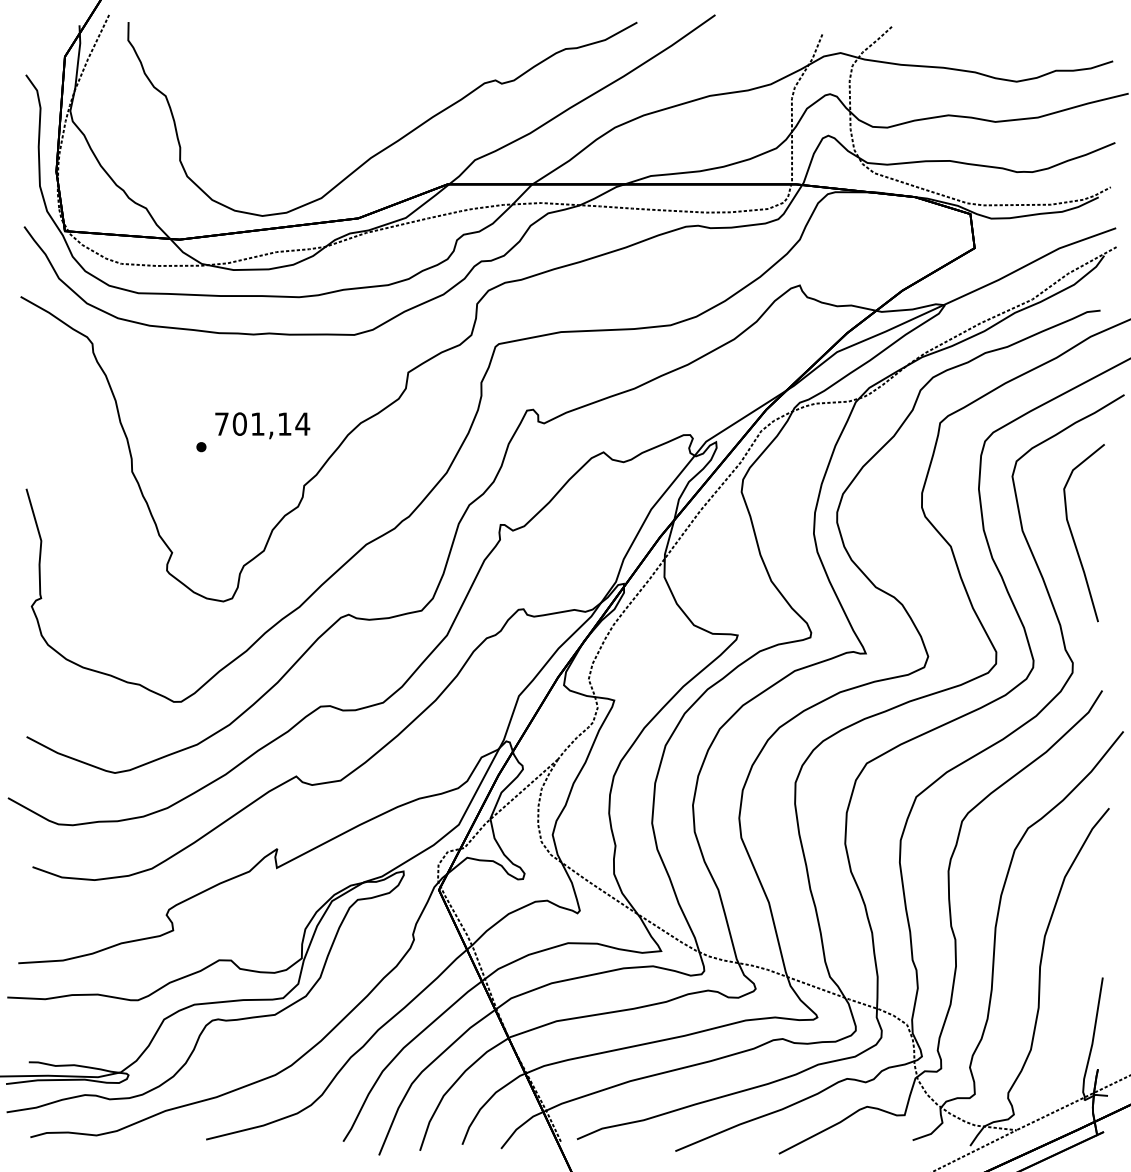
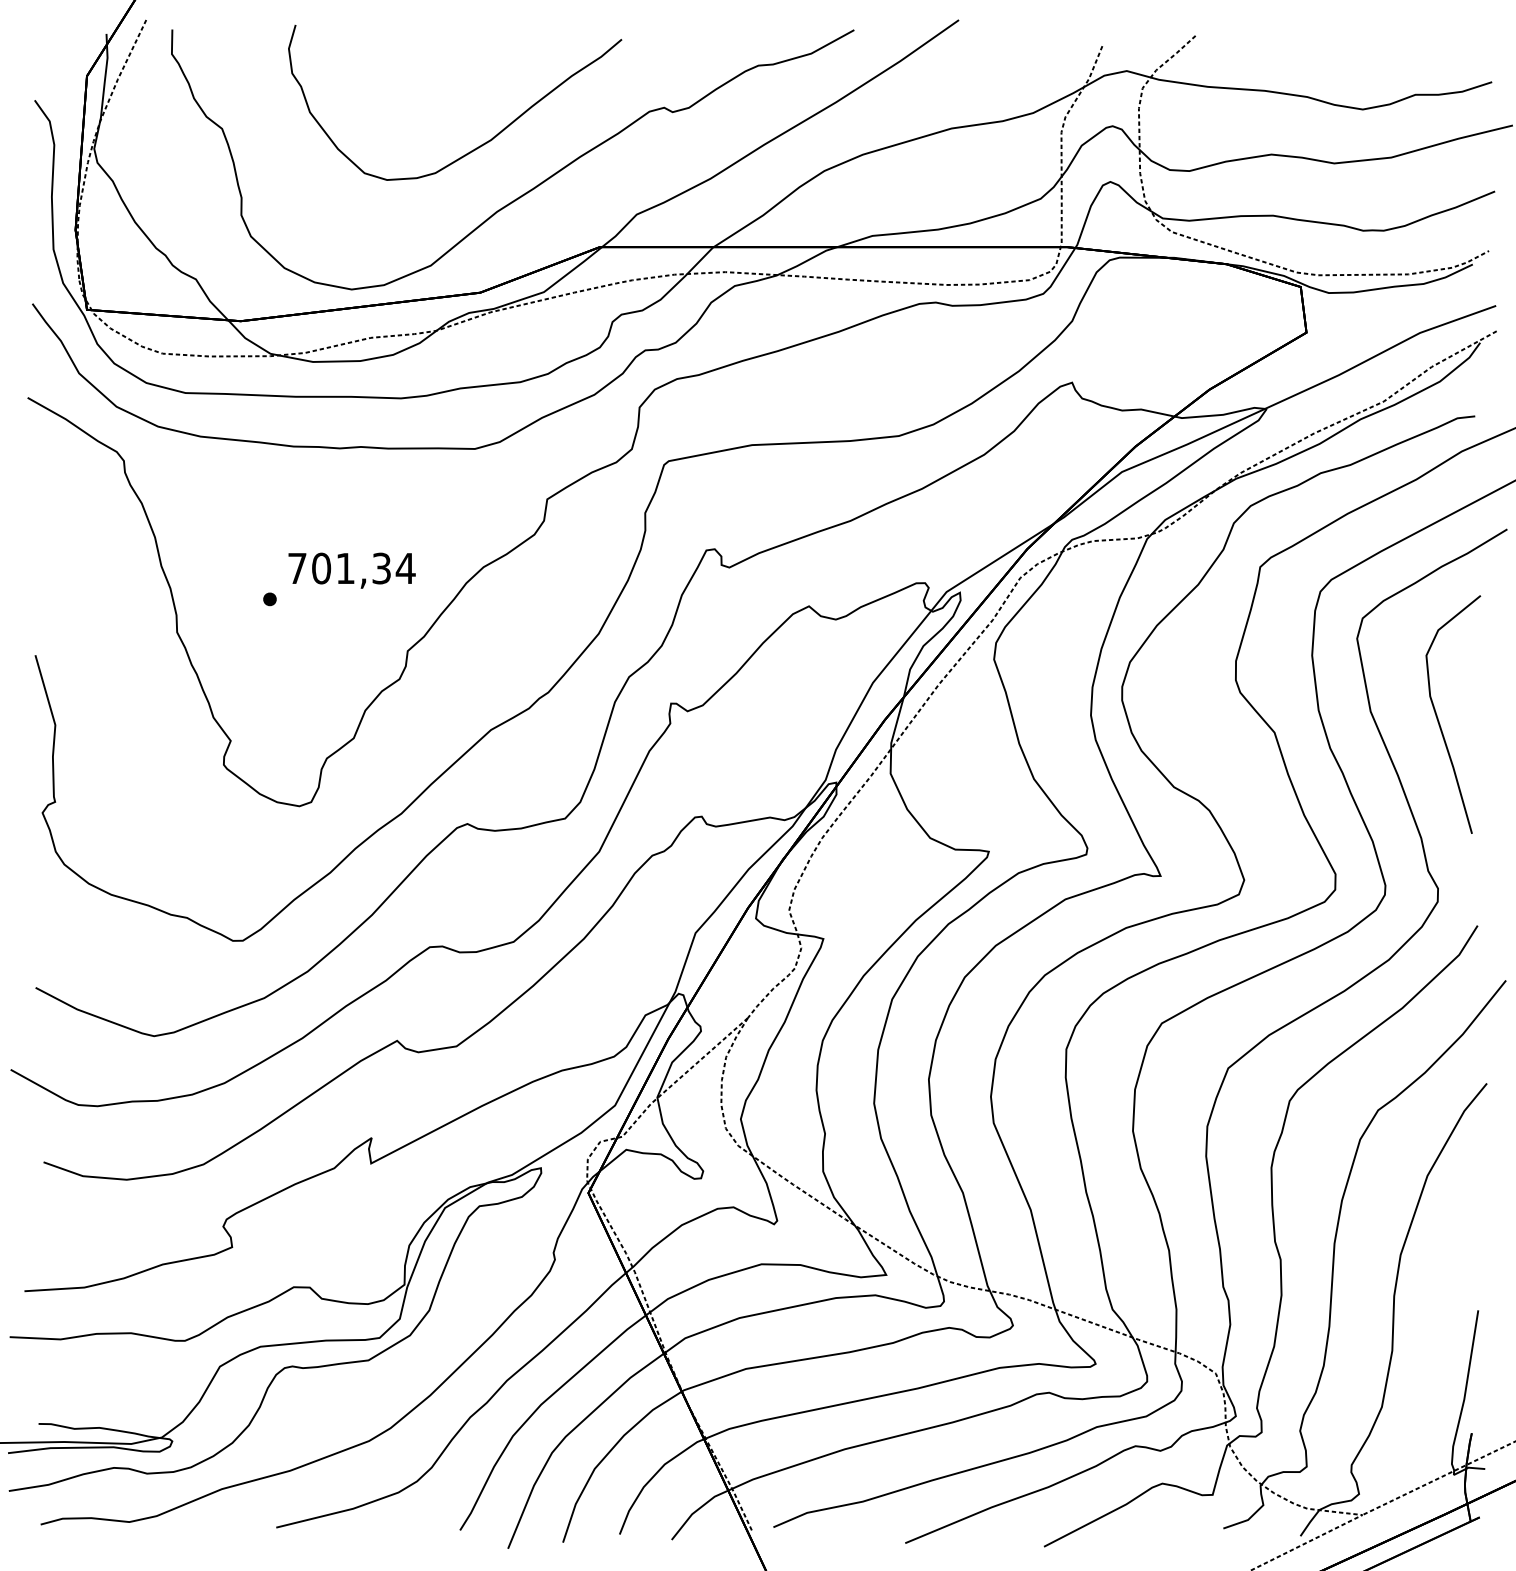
curve: (355, 109) -> (476, 146), added
text: (284, 423) -> (381, 567), 701,14 -> 701,34

